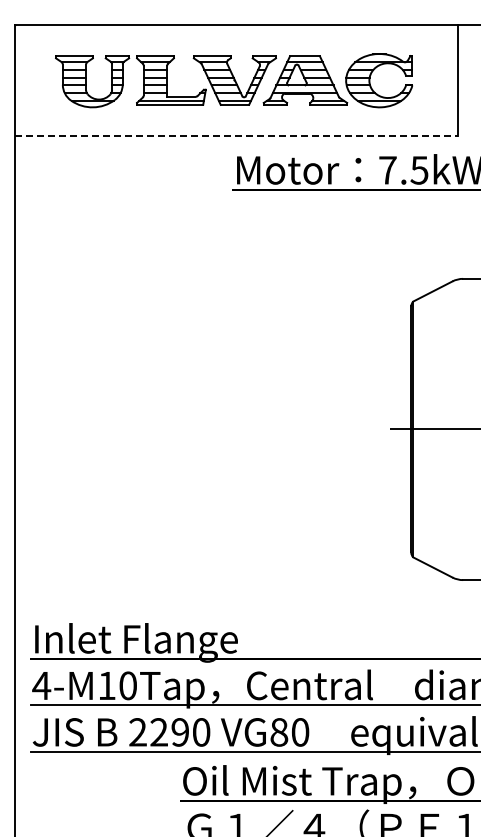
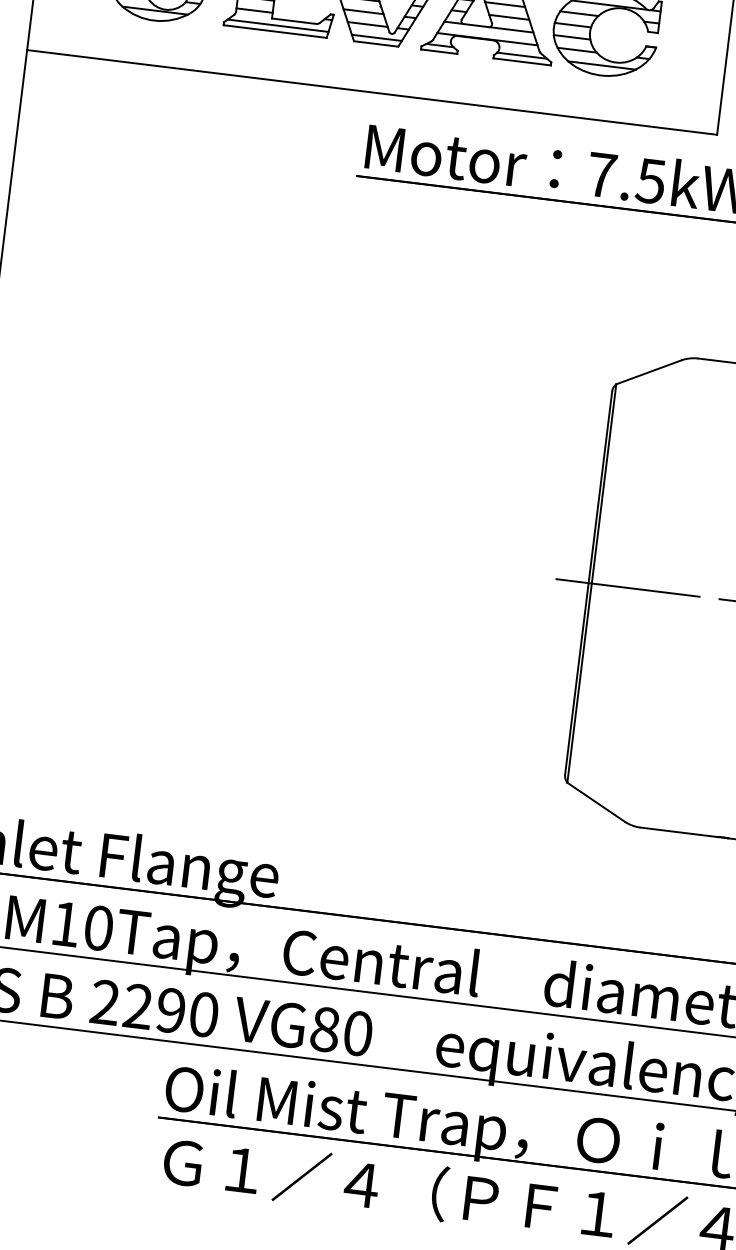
line: (236, 135) -> (372, 91), dashed -> solid

